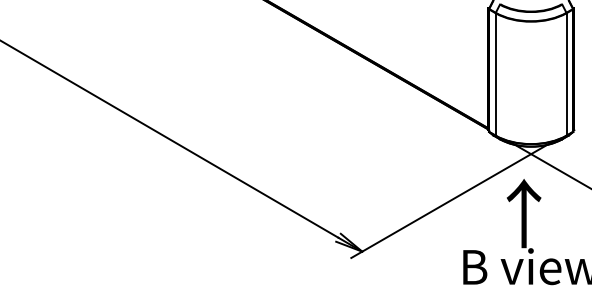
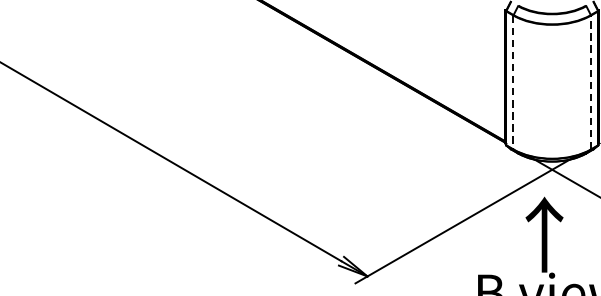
line: (566, 73) -> (590, 81), solid -> dashed
line: (495, 74) -> (513, 82), solid -> dashed

